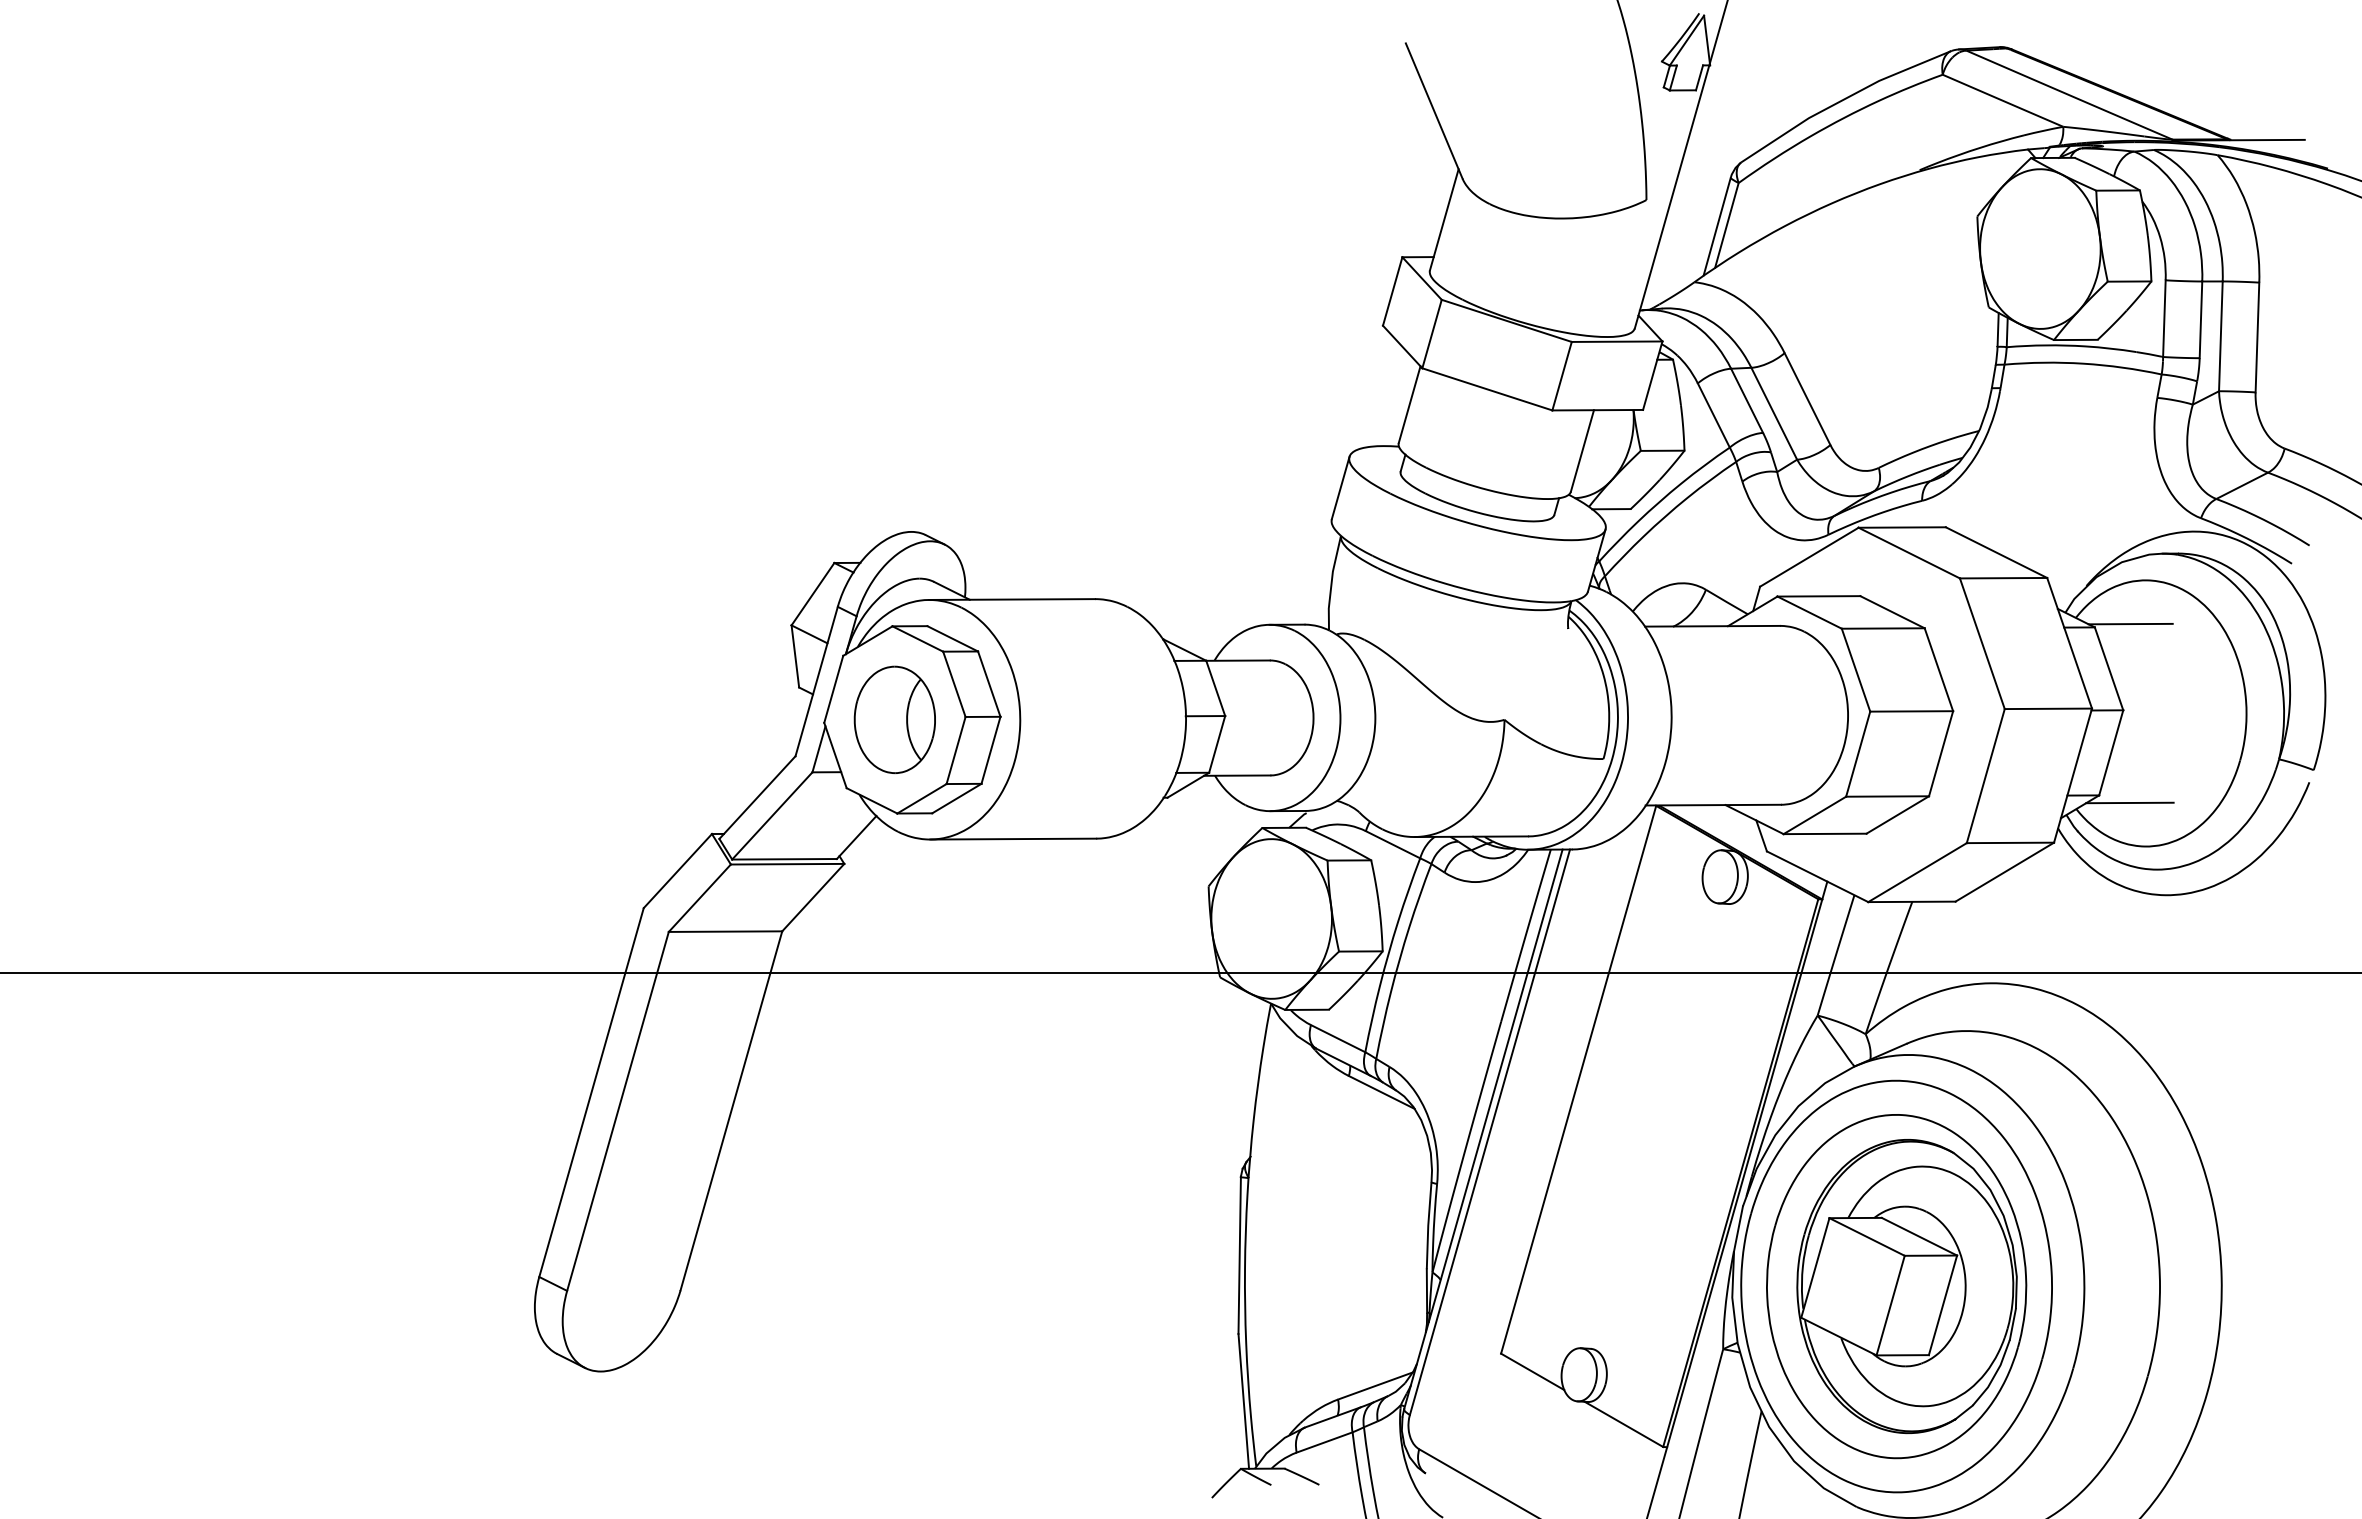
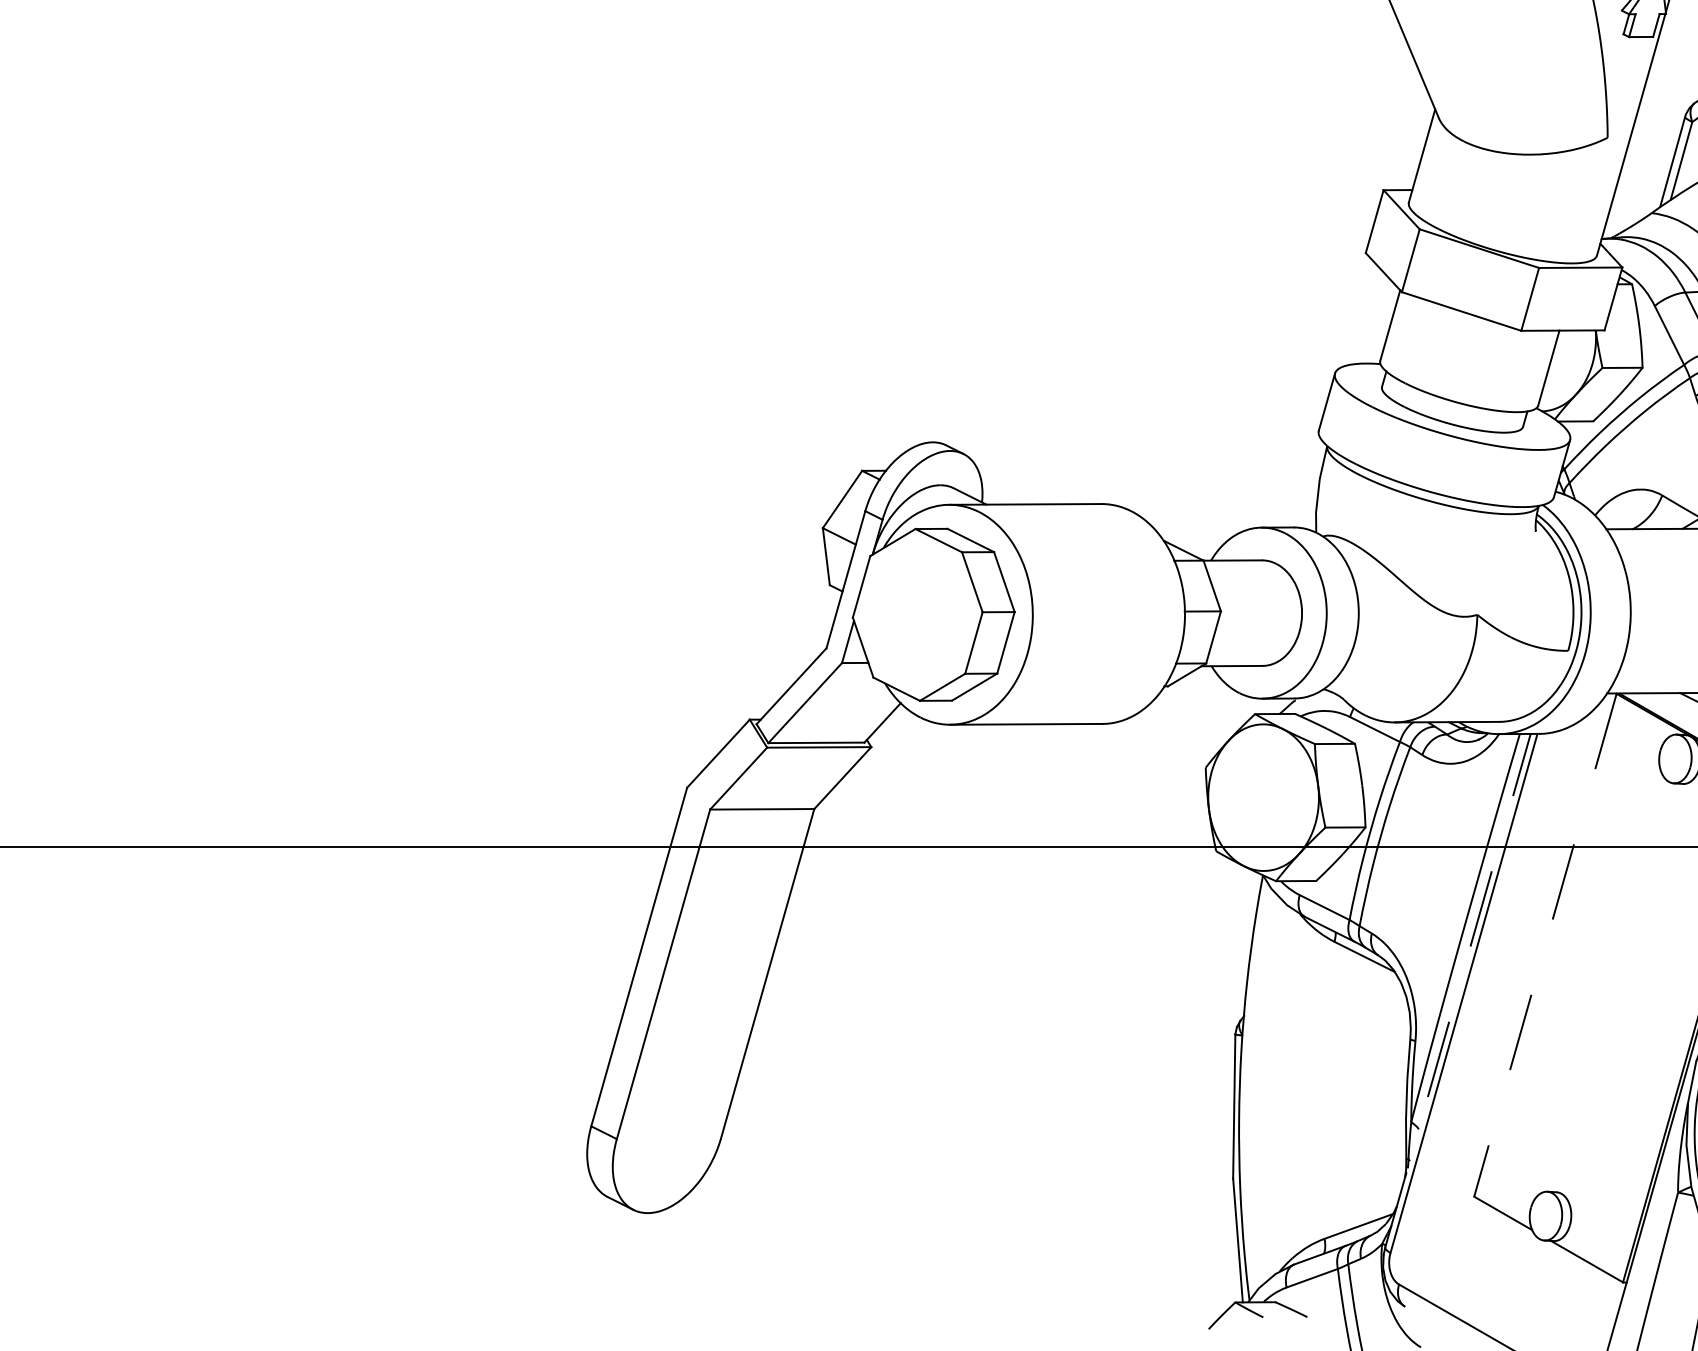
part: (894, 719) -> (917, 614), removed
line: (1578, 1079) -> (1545, 945), solid -> dashed
line: (1483, 1129) -> (1458, 990), solid -> dashed

